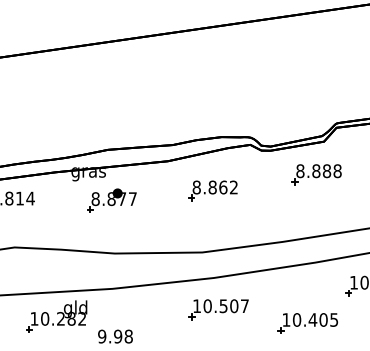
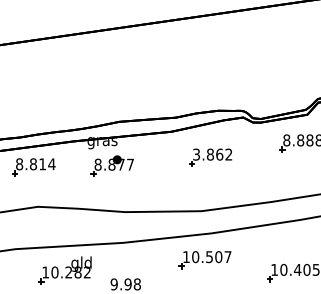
text: (196, 187) -> (196, 154), 8.862 -> 3.862
part: (111, 200) -> (111, 165), moved
part: (218, 309) -> (205, 259), moved
part: (56, 316) -> (64, 270), moved

